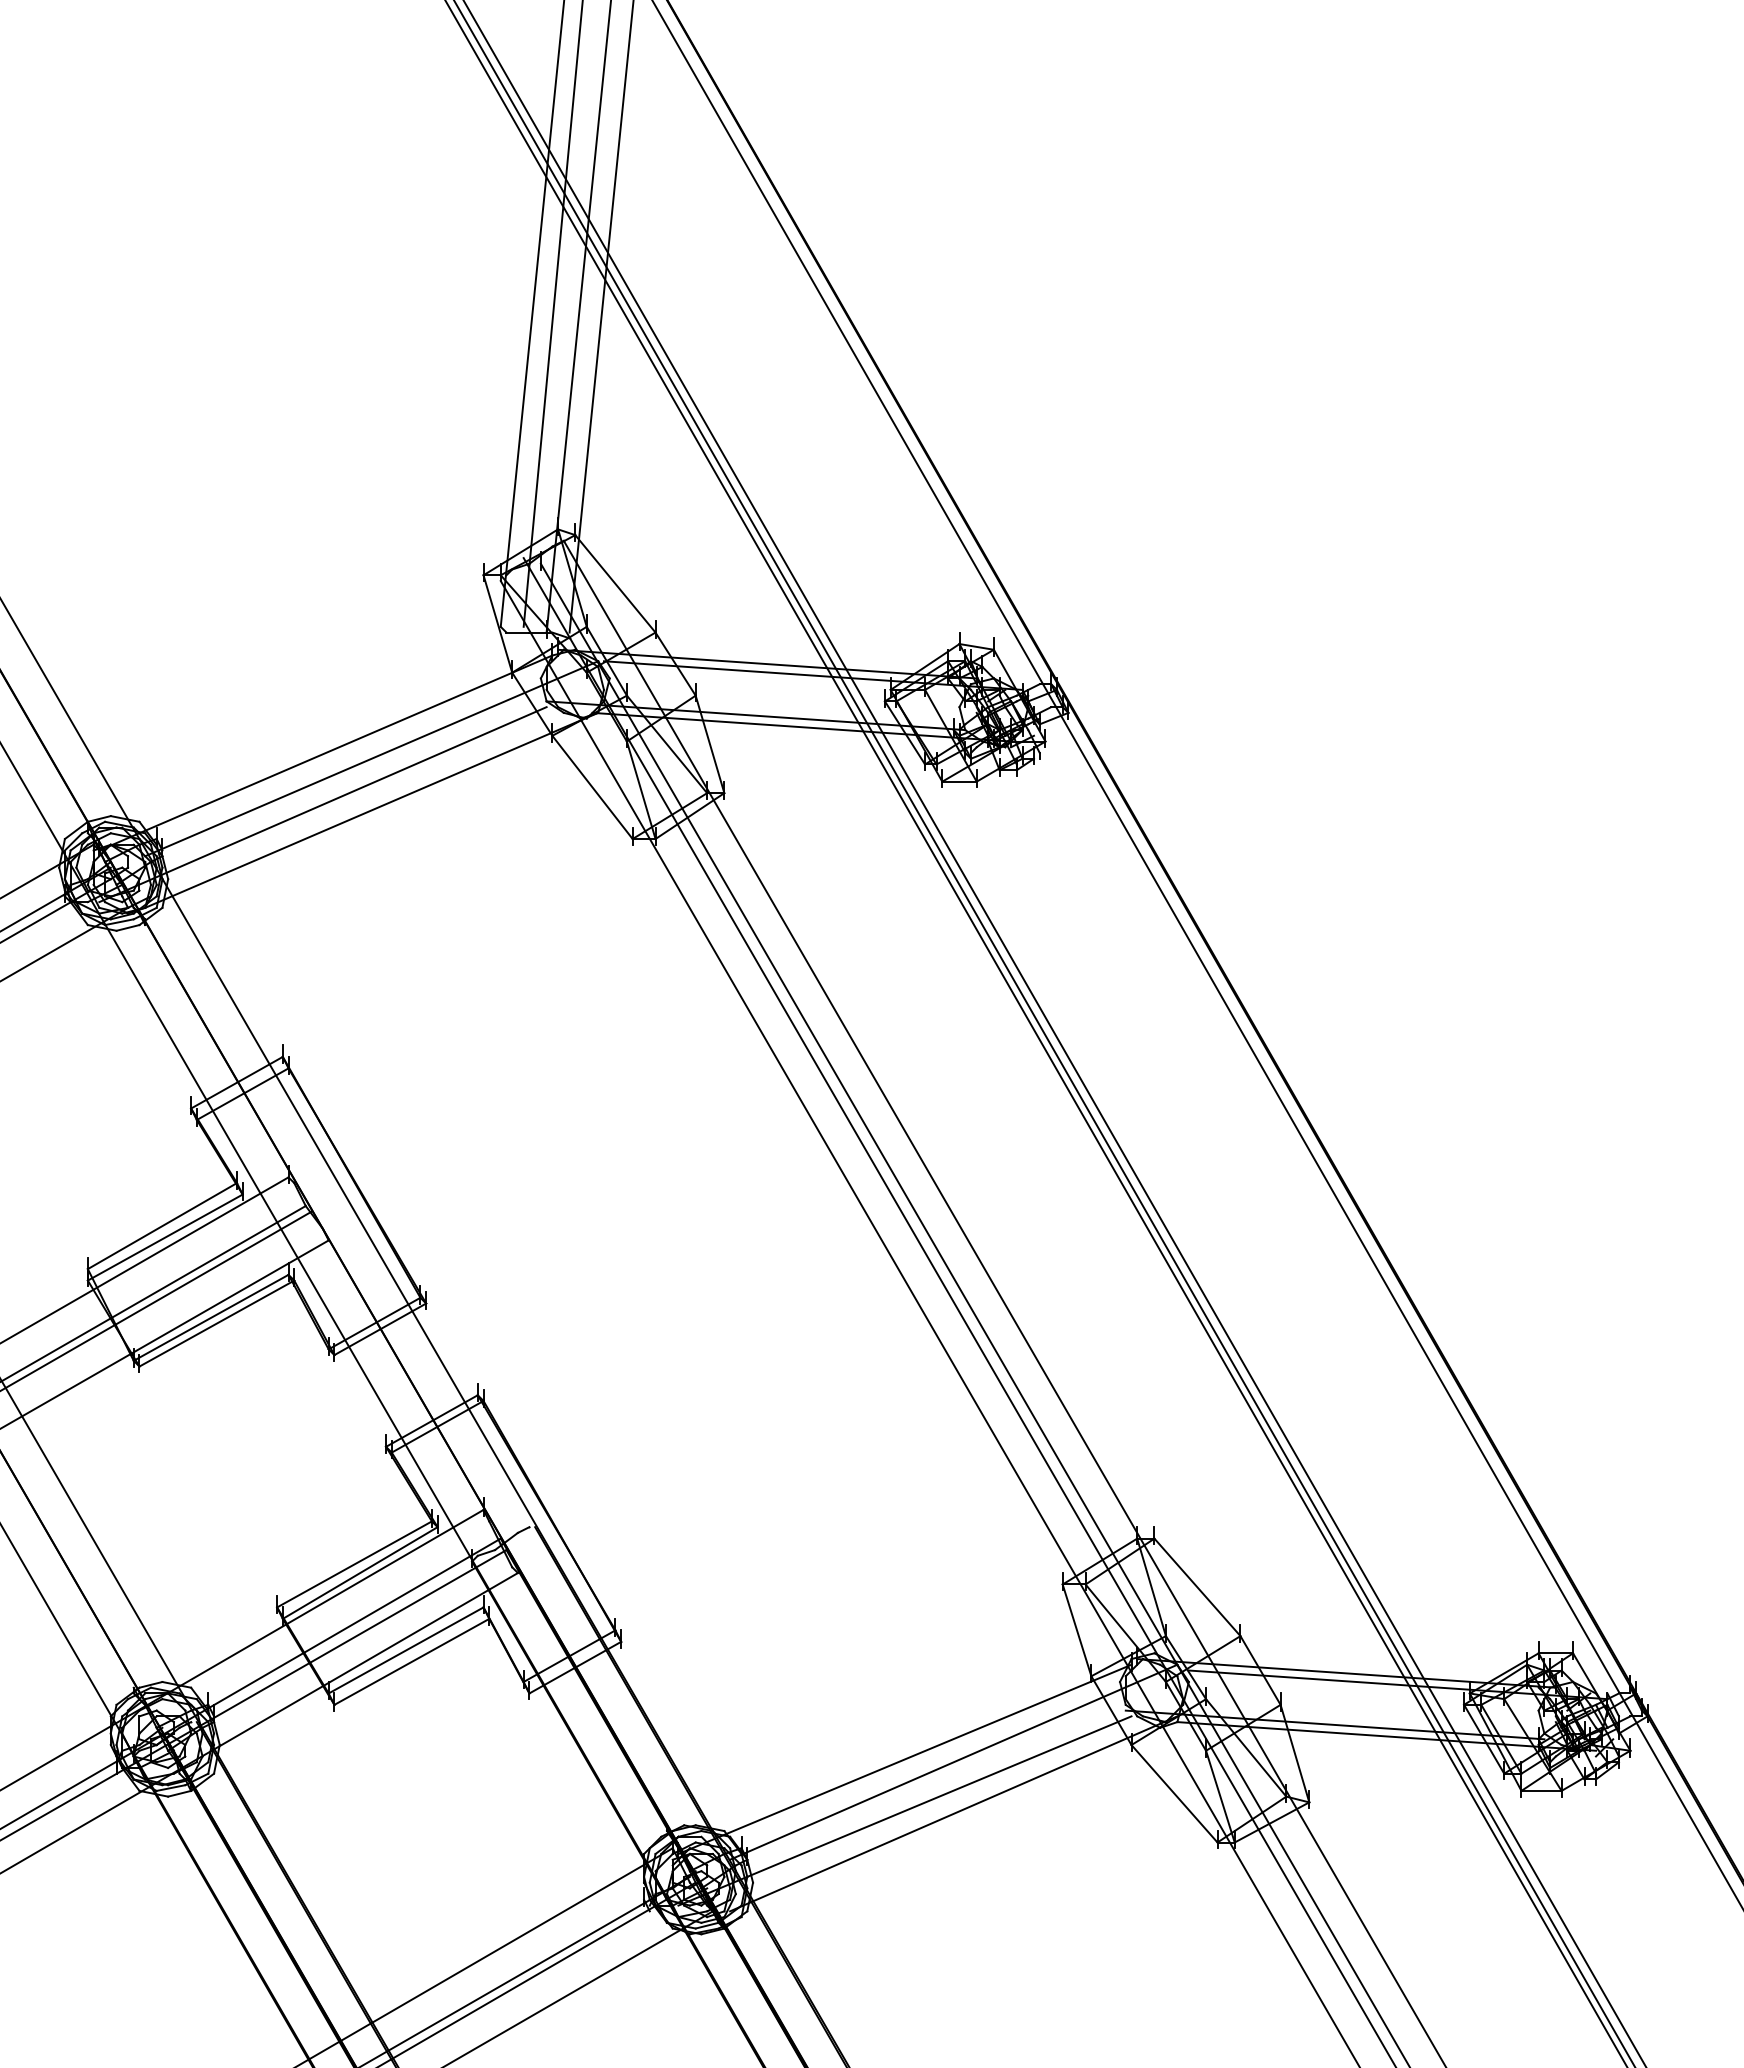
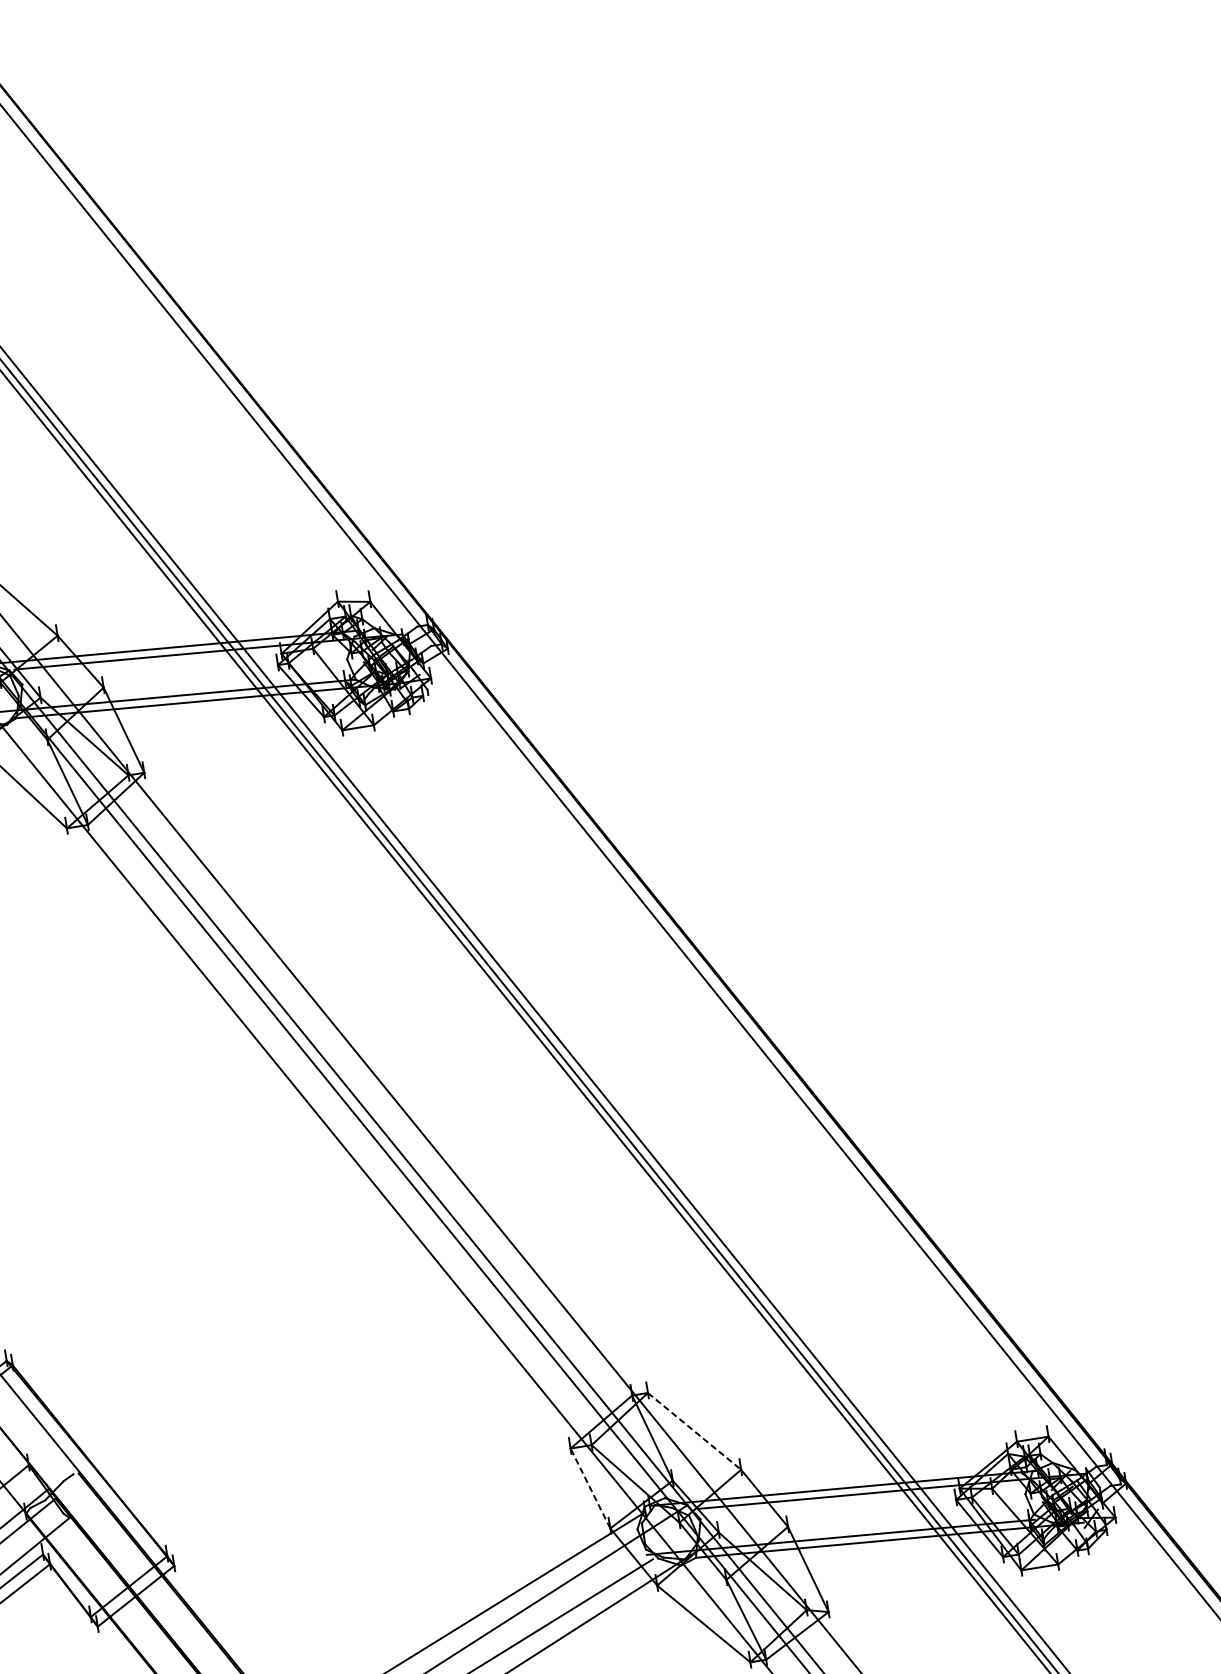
line: (1197, 1587) -> (694, 1431), solid -> dashed
line: (1076, 1629) -> (589, 1487), solid -> dashed

